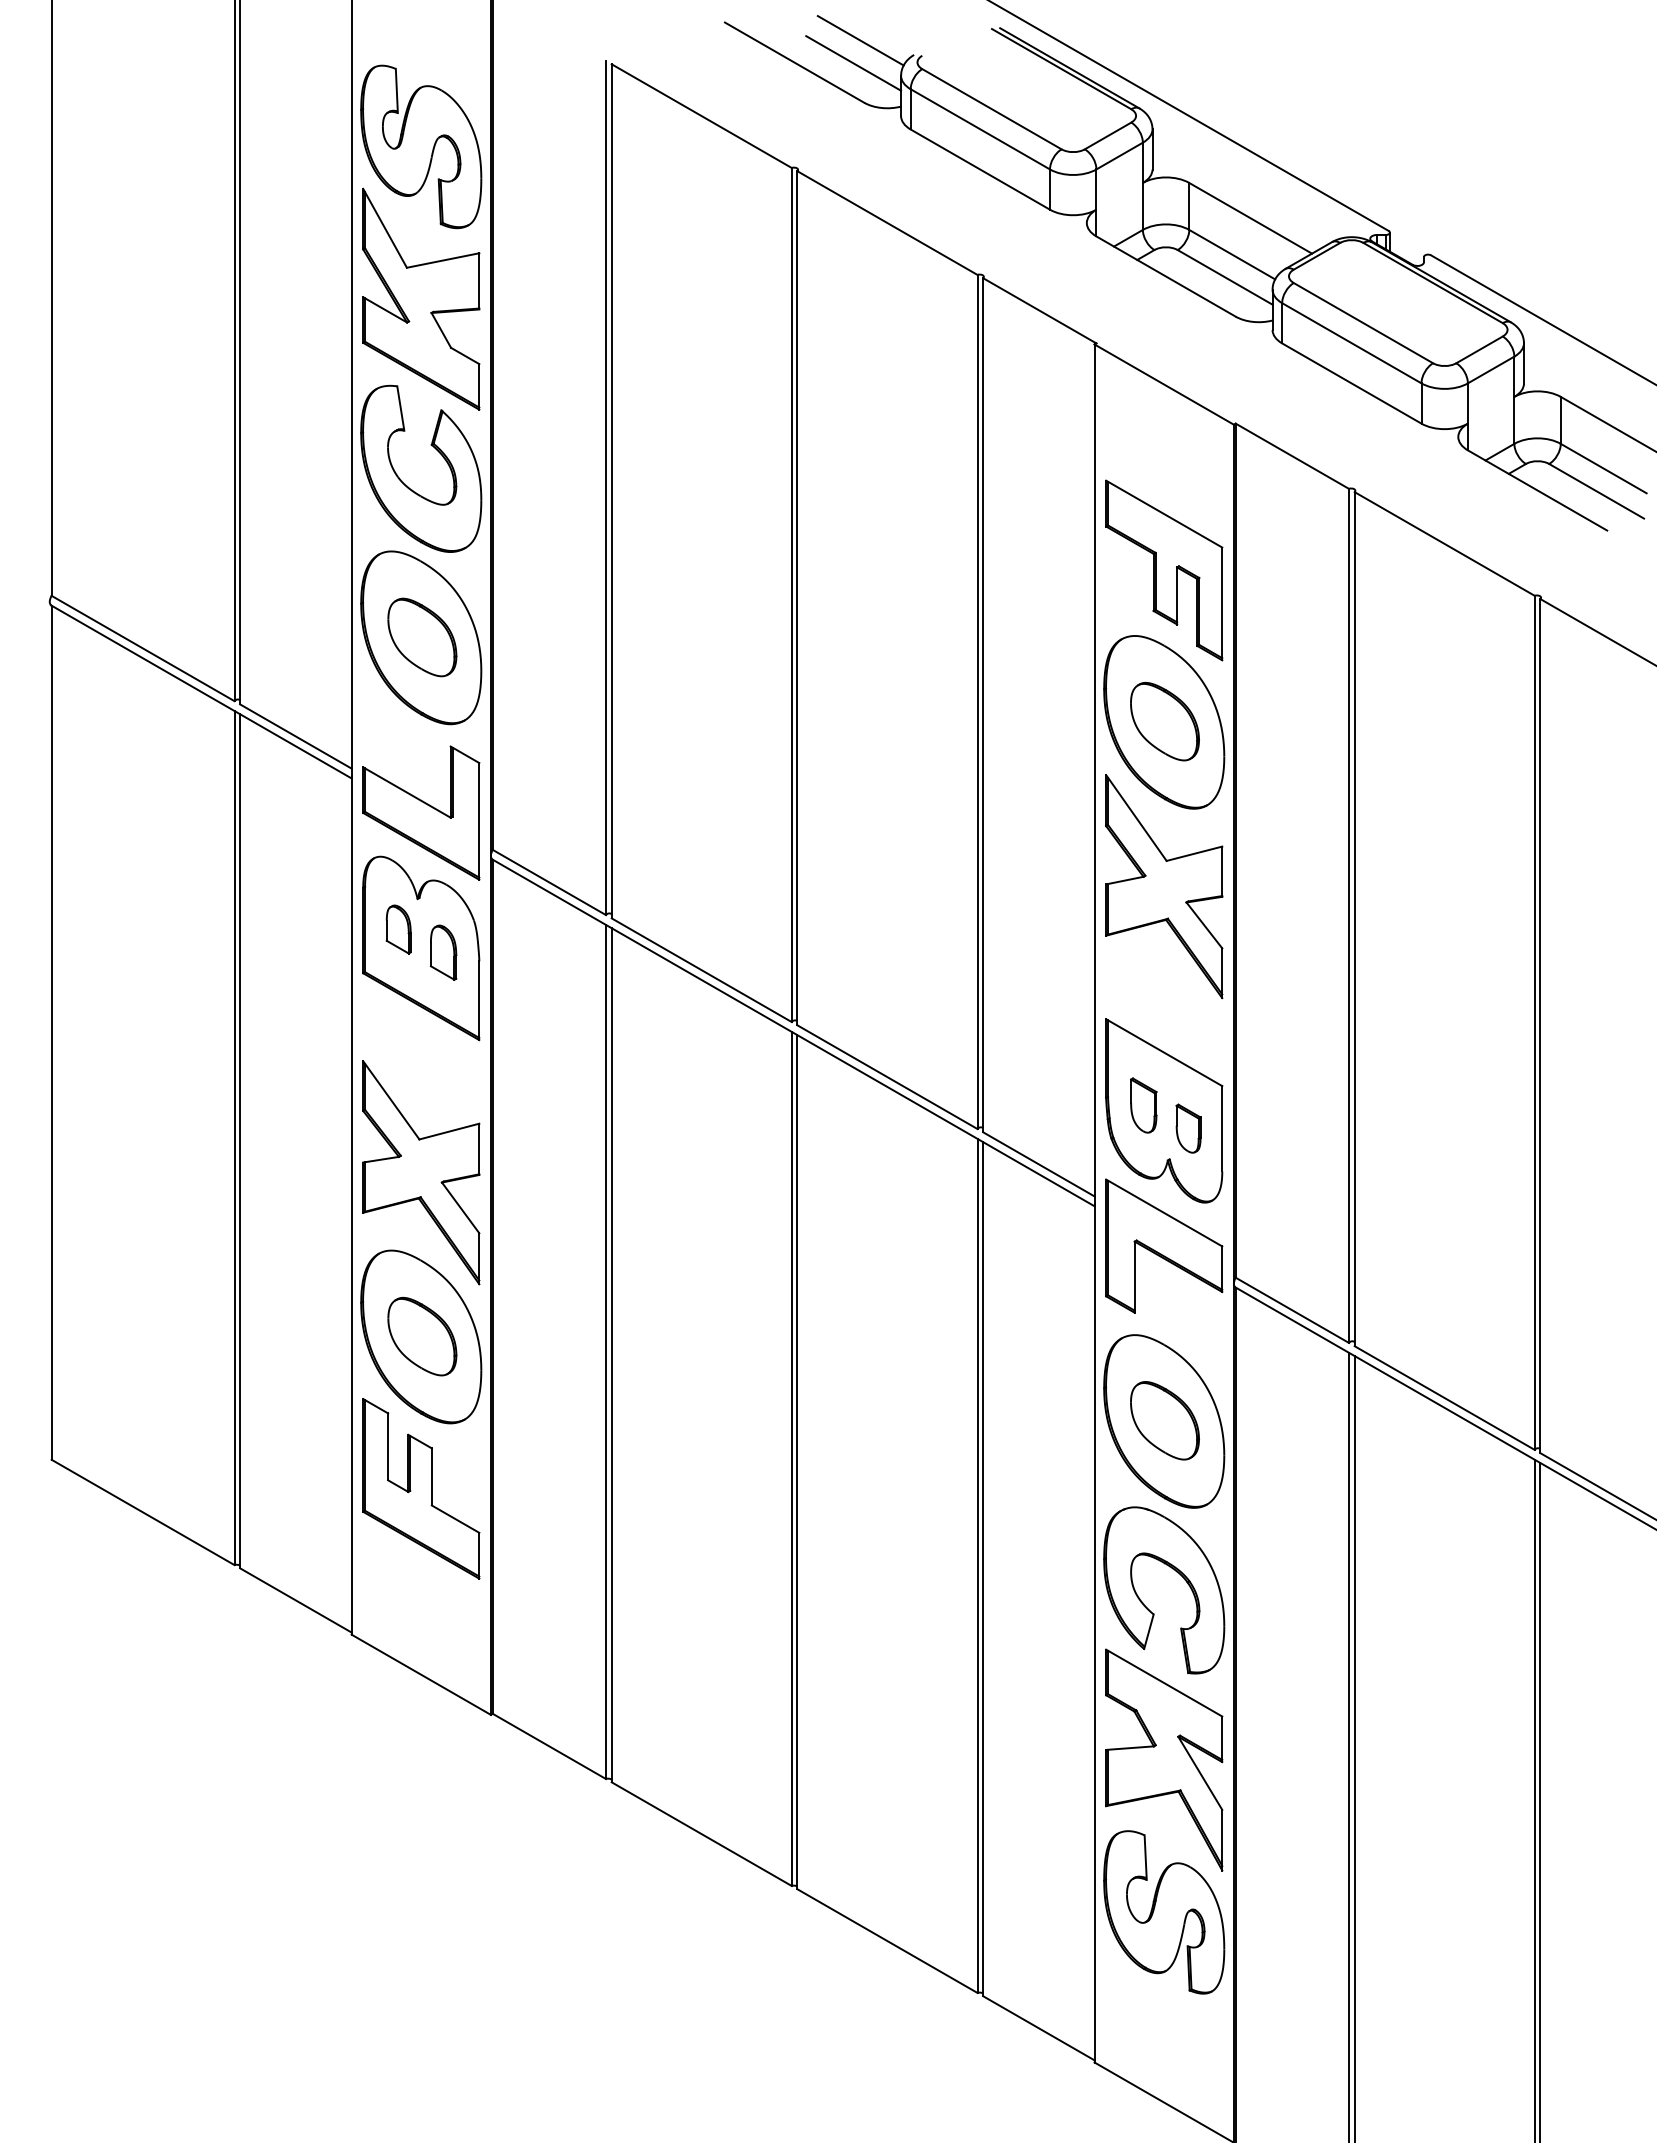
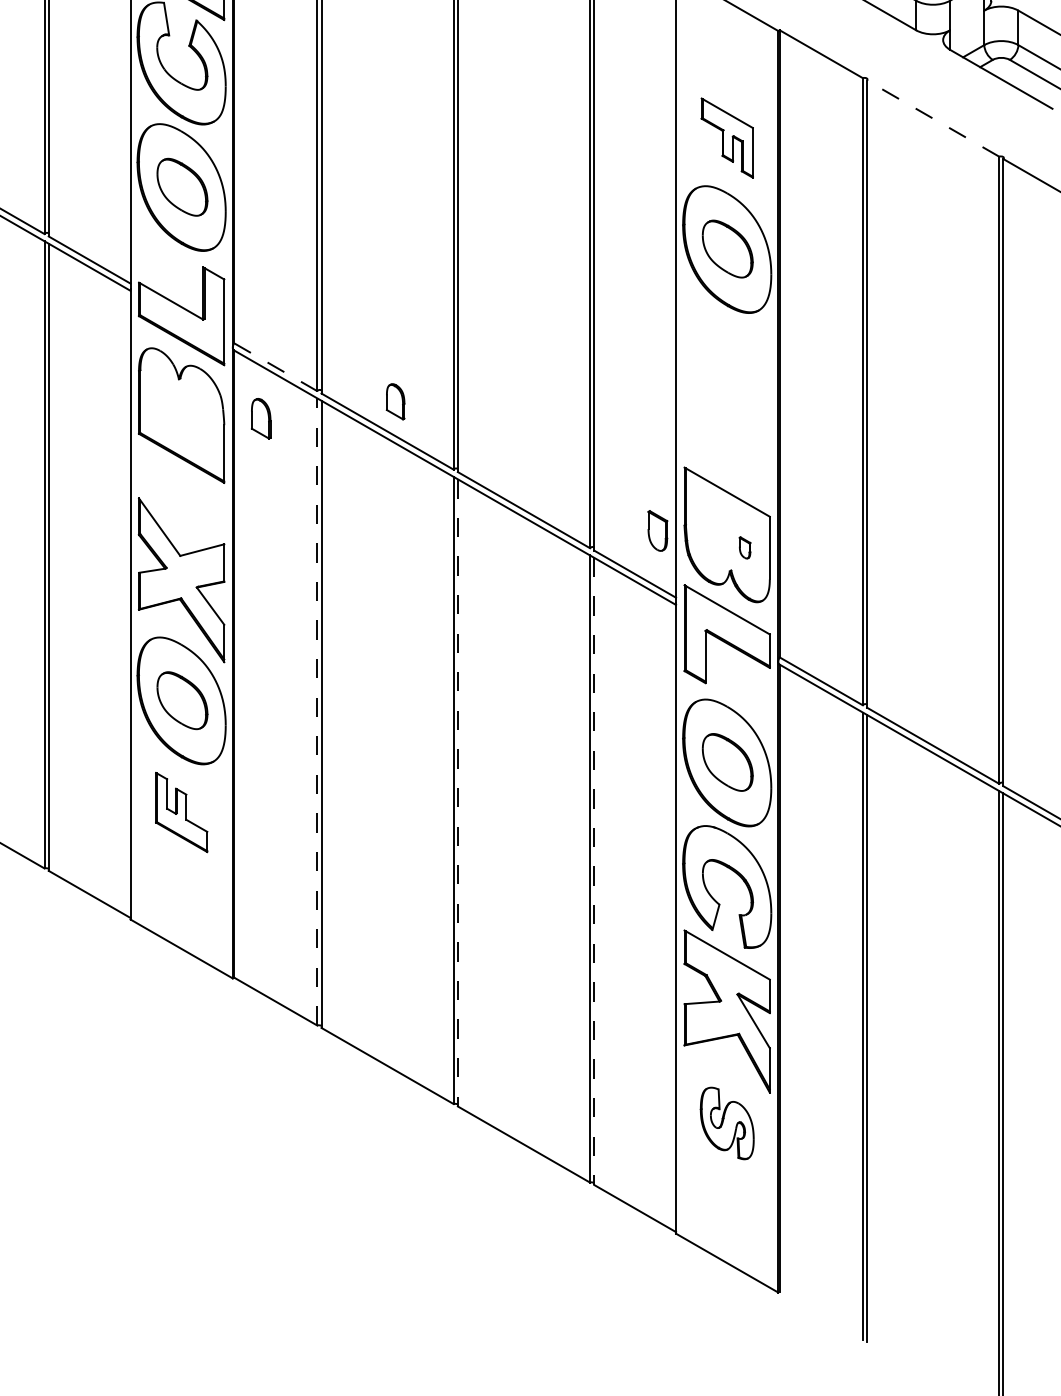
line: (1444, 543) -> (933, 118), solid -> dashed
part: (1164, 570) -> (727, 138), size x0.6
line: (549, 882) -> (275, 367), solid -> dashed
part: (1164, 886) -> (727, 370), removed
part: (398, 929) -> (395, 401), moved
part: (443, 952) -> (261, 418), moved
part: (1143, 1105) -> (657, 530), moved
part: (1188, 1128) -> (745, 547), size x0.6
line: (606, 1351) -> (317, 711), solid -> dashed
line: (797, 1462) -> (457, 793), solid -> dashed
part: (421, 1488) -> (181, 812), size x0.6
line: (983, 1569) -> (594, 871), solid -> dashed
part: (1164, 1912) -> (727, 1123), size x0.6

